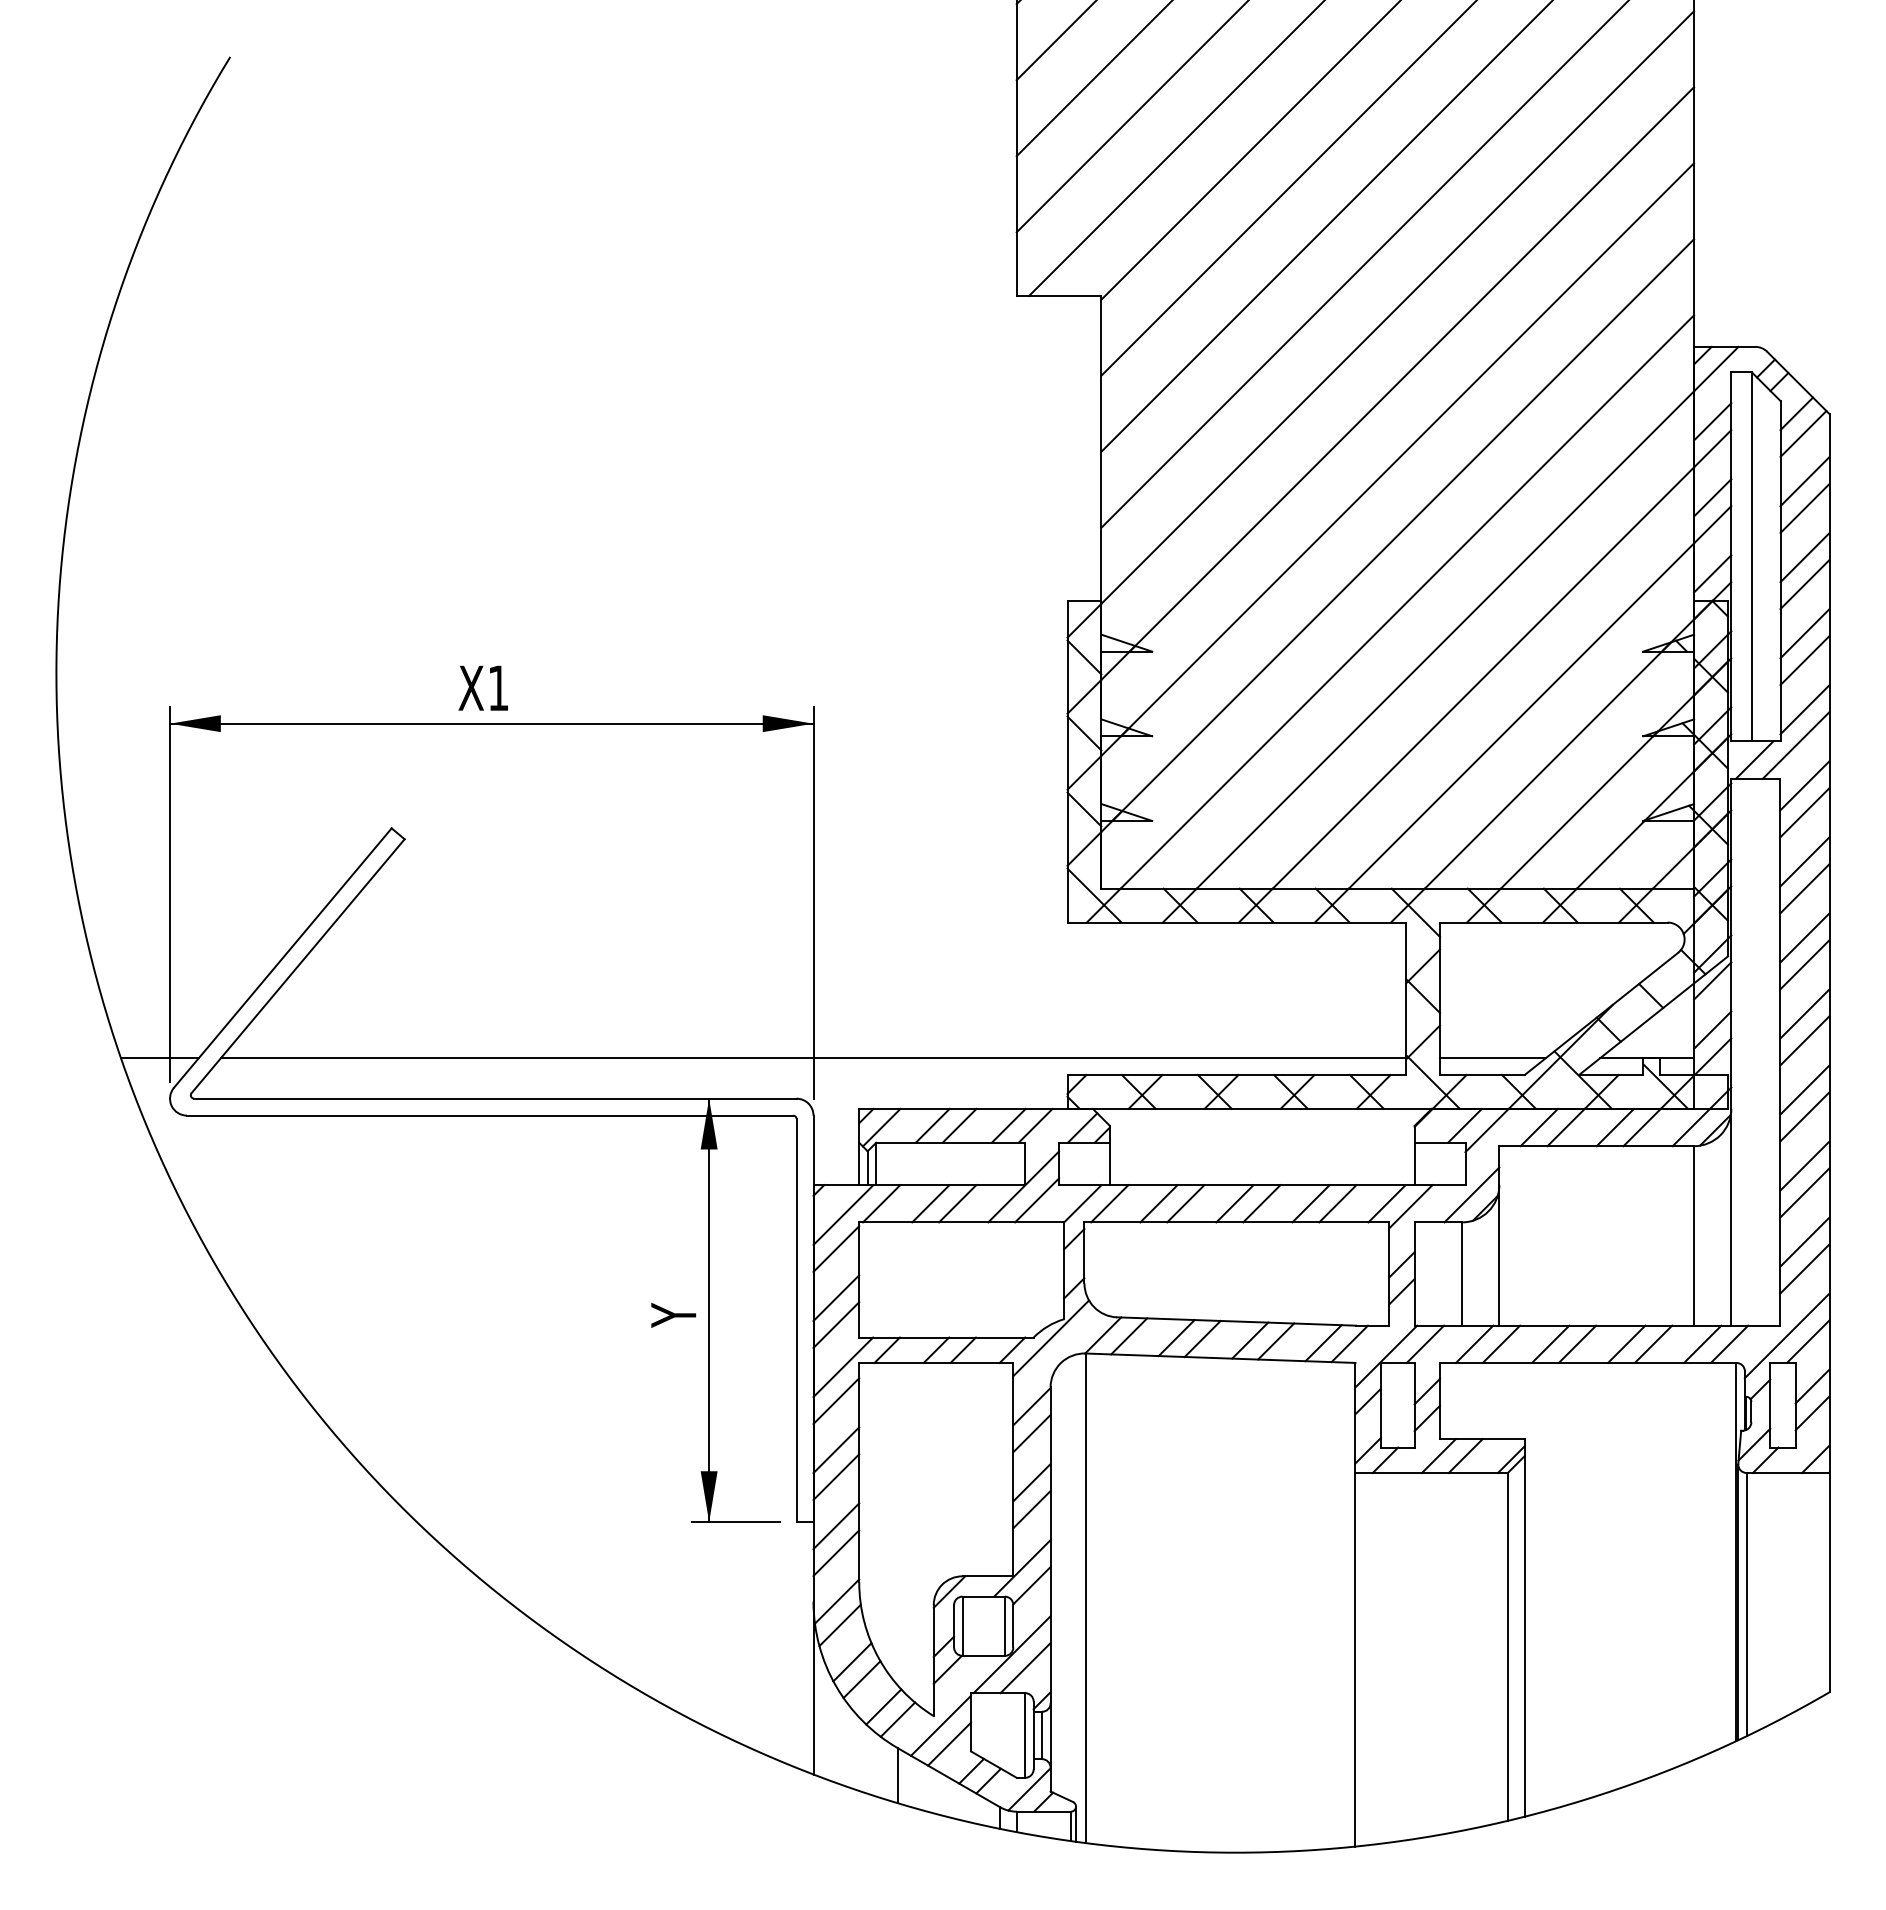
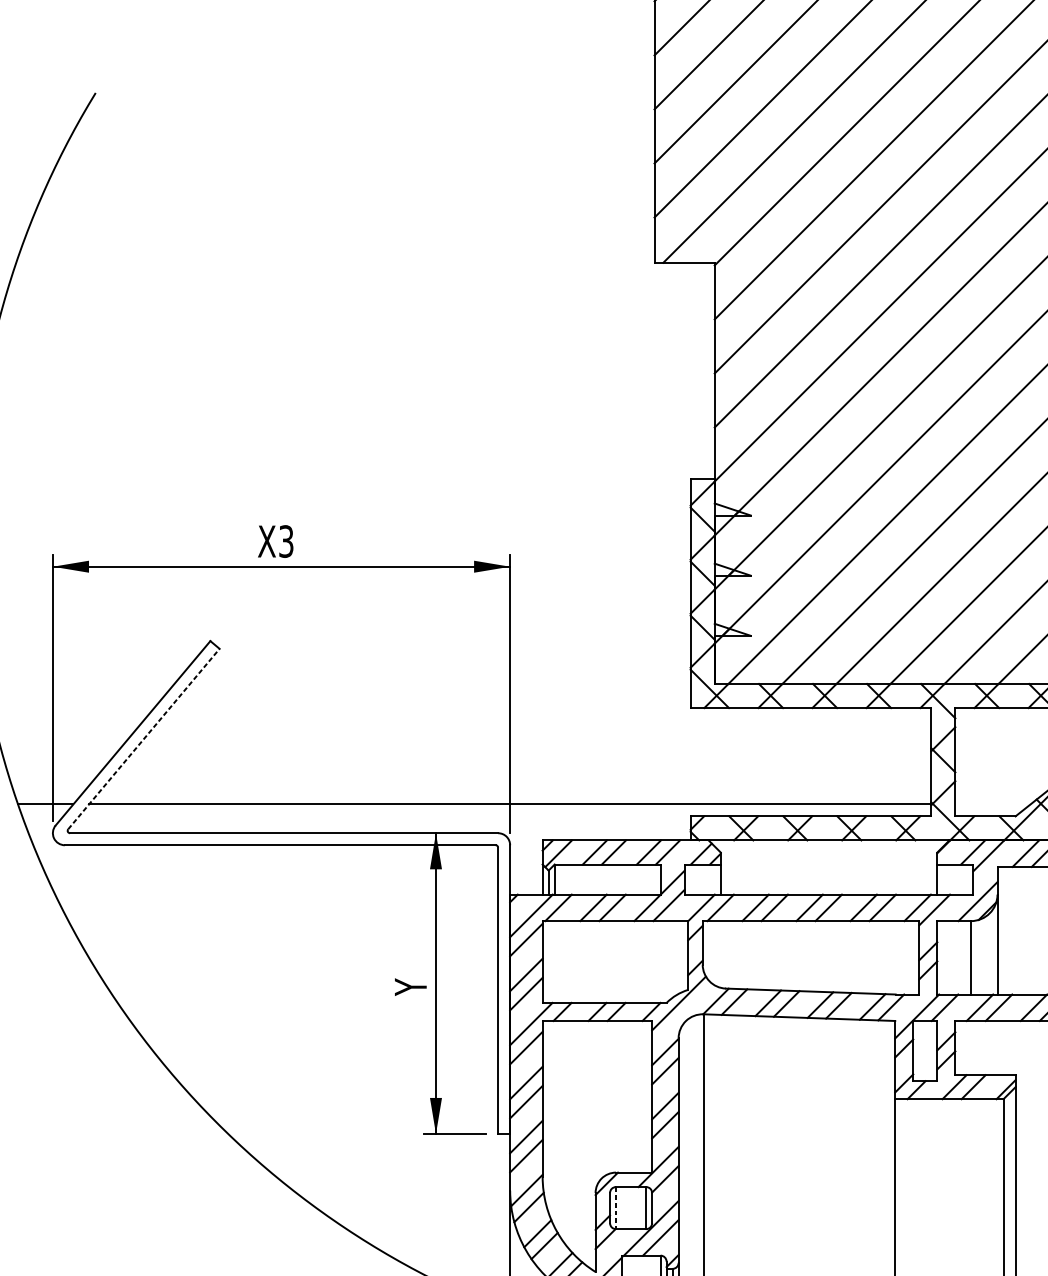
text: (498, 688) -> (286, 541), X1 -> X3
line: (298, 966) -> (144, 739), solid -> dashed
line: (1493, 1057) -> (993, 803), removed
line: (962, 1626) -> (616, 1208), solid -> dashed

